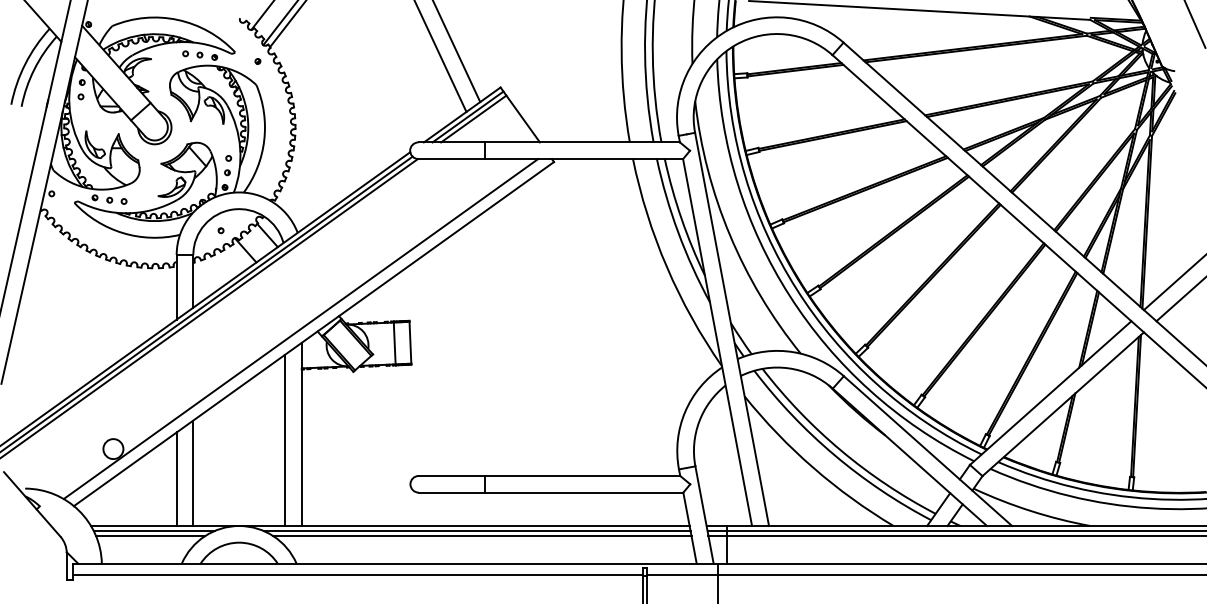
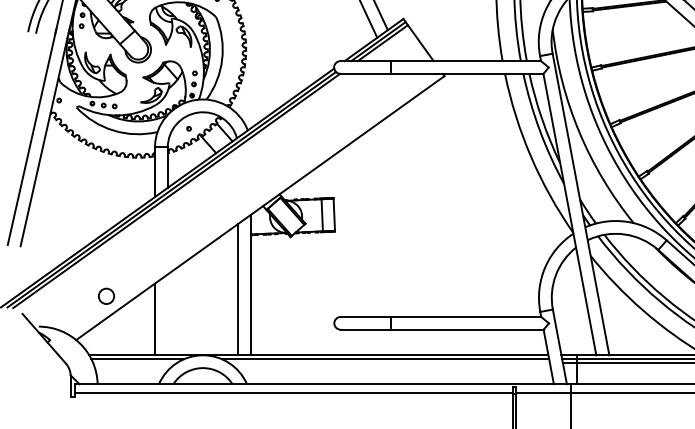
line: (300, 329) -> (249, 204), removed
line: (193, 473) -> (167, 315), removed
line: (150, 536) -> (134, 363), removed
line: (482, 536) -> (389, 363), removed

